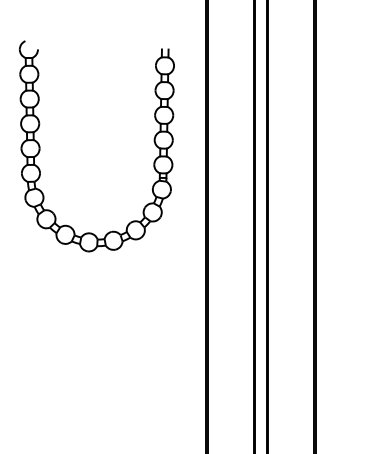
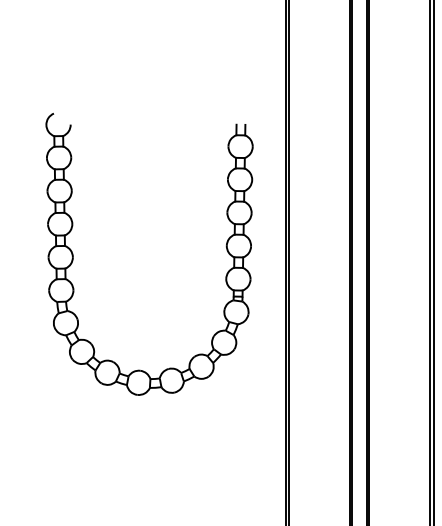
part: (40, 146) -> (74, 254), moved

